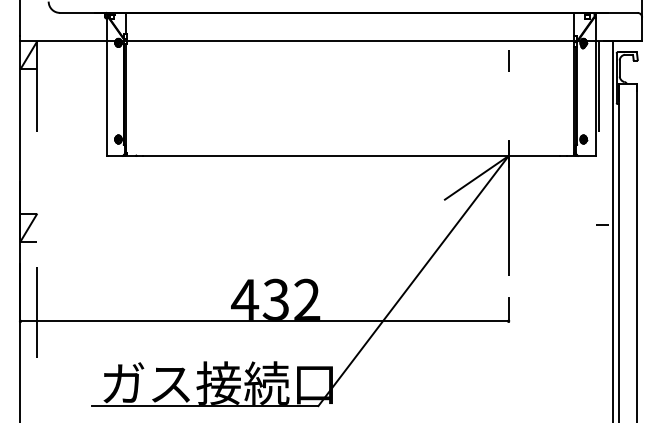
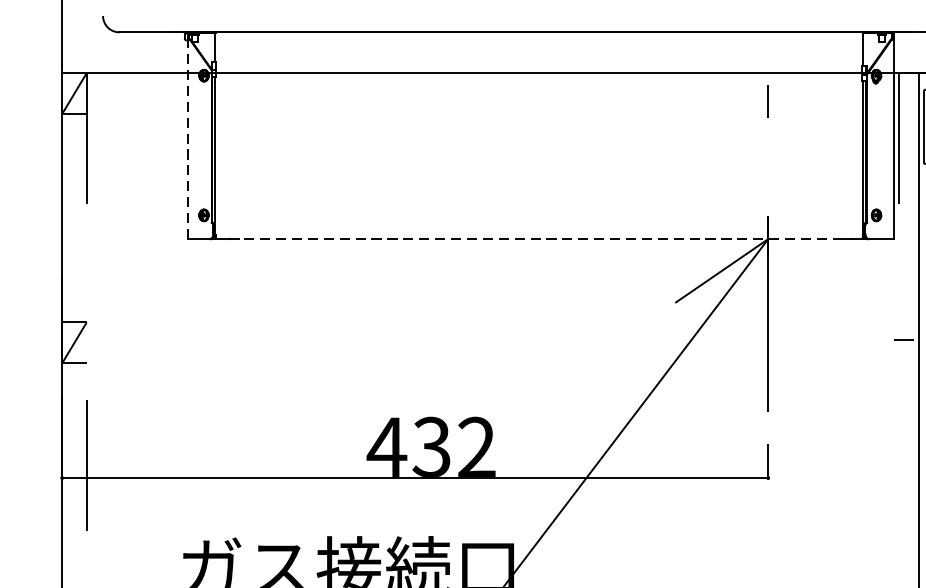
line: (107, 86) -> (188, 138), solid -> dashed
line: (351, 155) -> (540, 238), solid -> dashed

